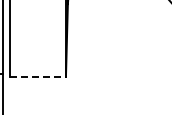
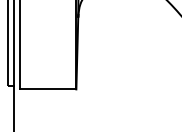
line: (37, 77) -> (48, 89), dashed -> solid

